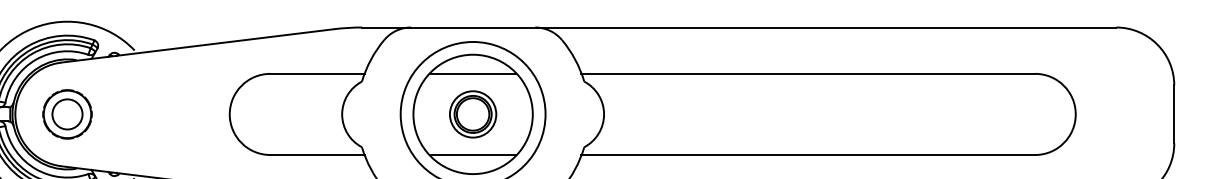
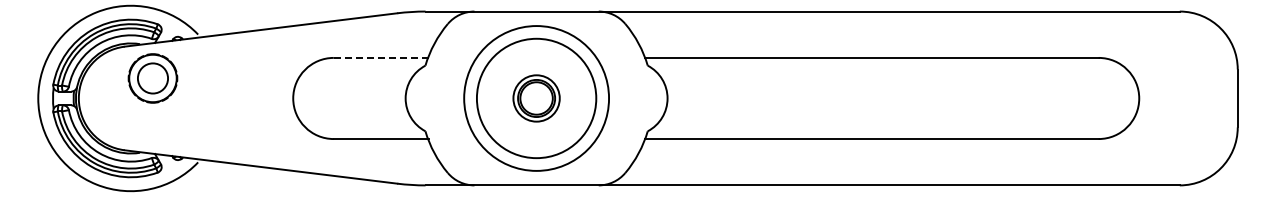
line: (318, 73) -> (381, 57), solid -> dashed
line: (473, 73) -> (536, 57), removed
part: (67, 114) -> (152, 78), moved
line: (473, 155) -> (536, 139), removed

